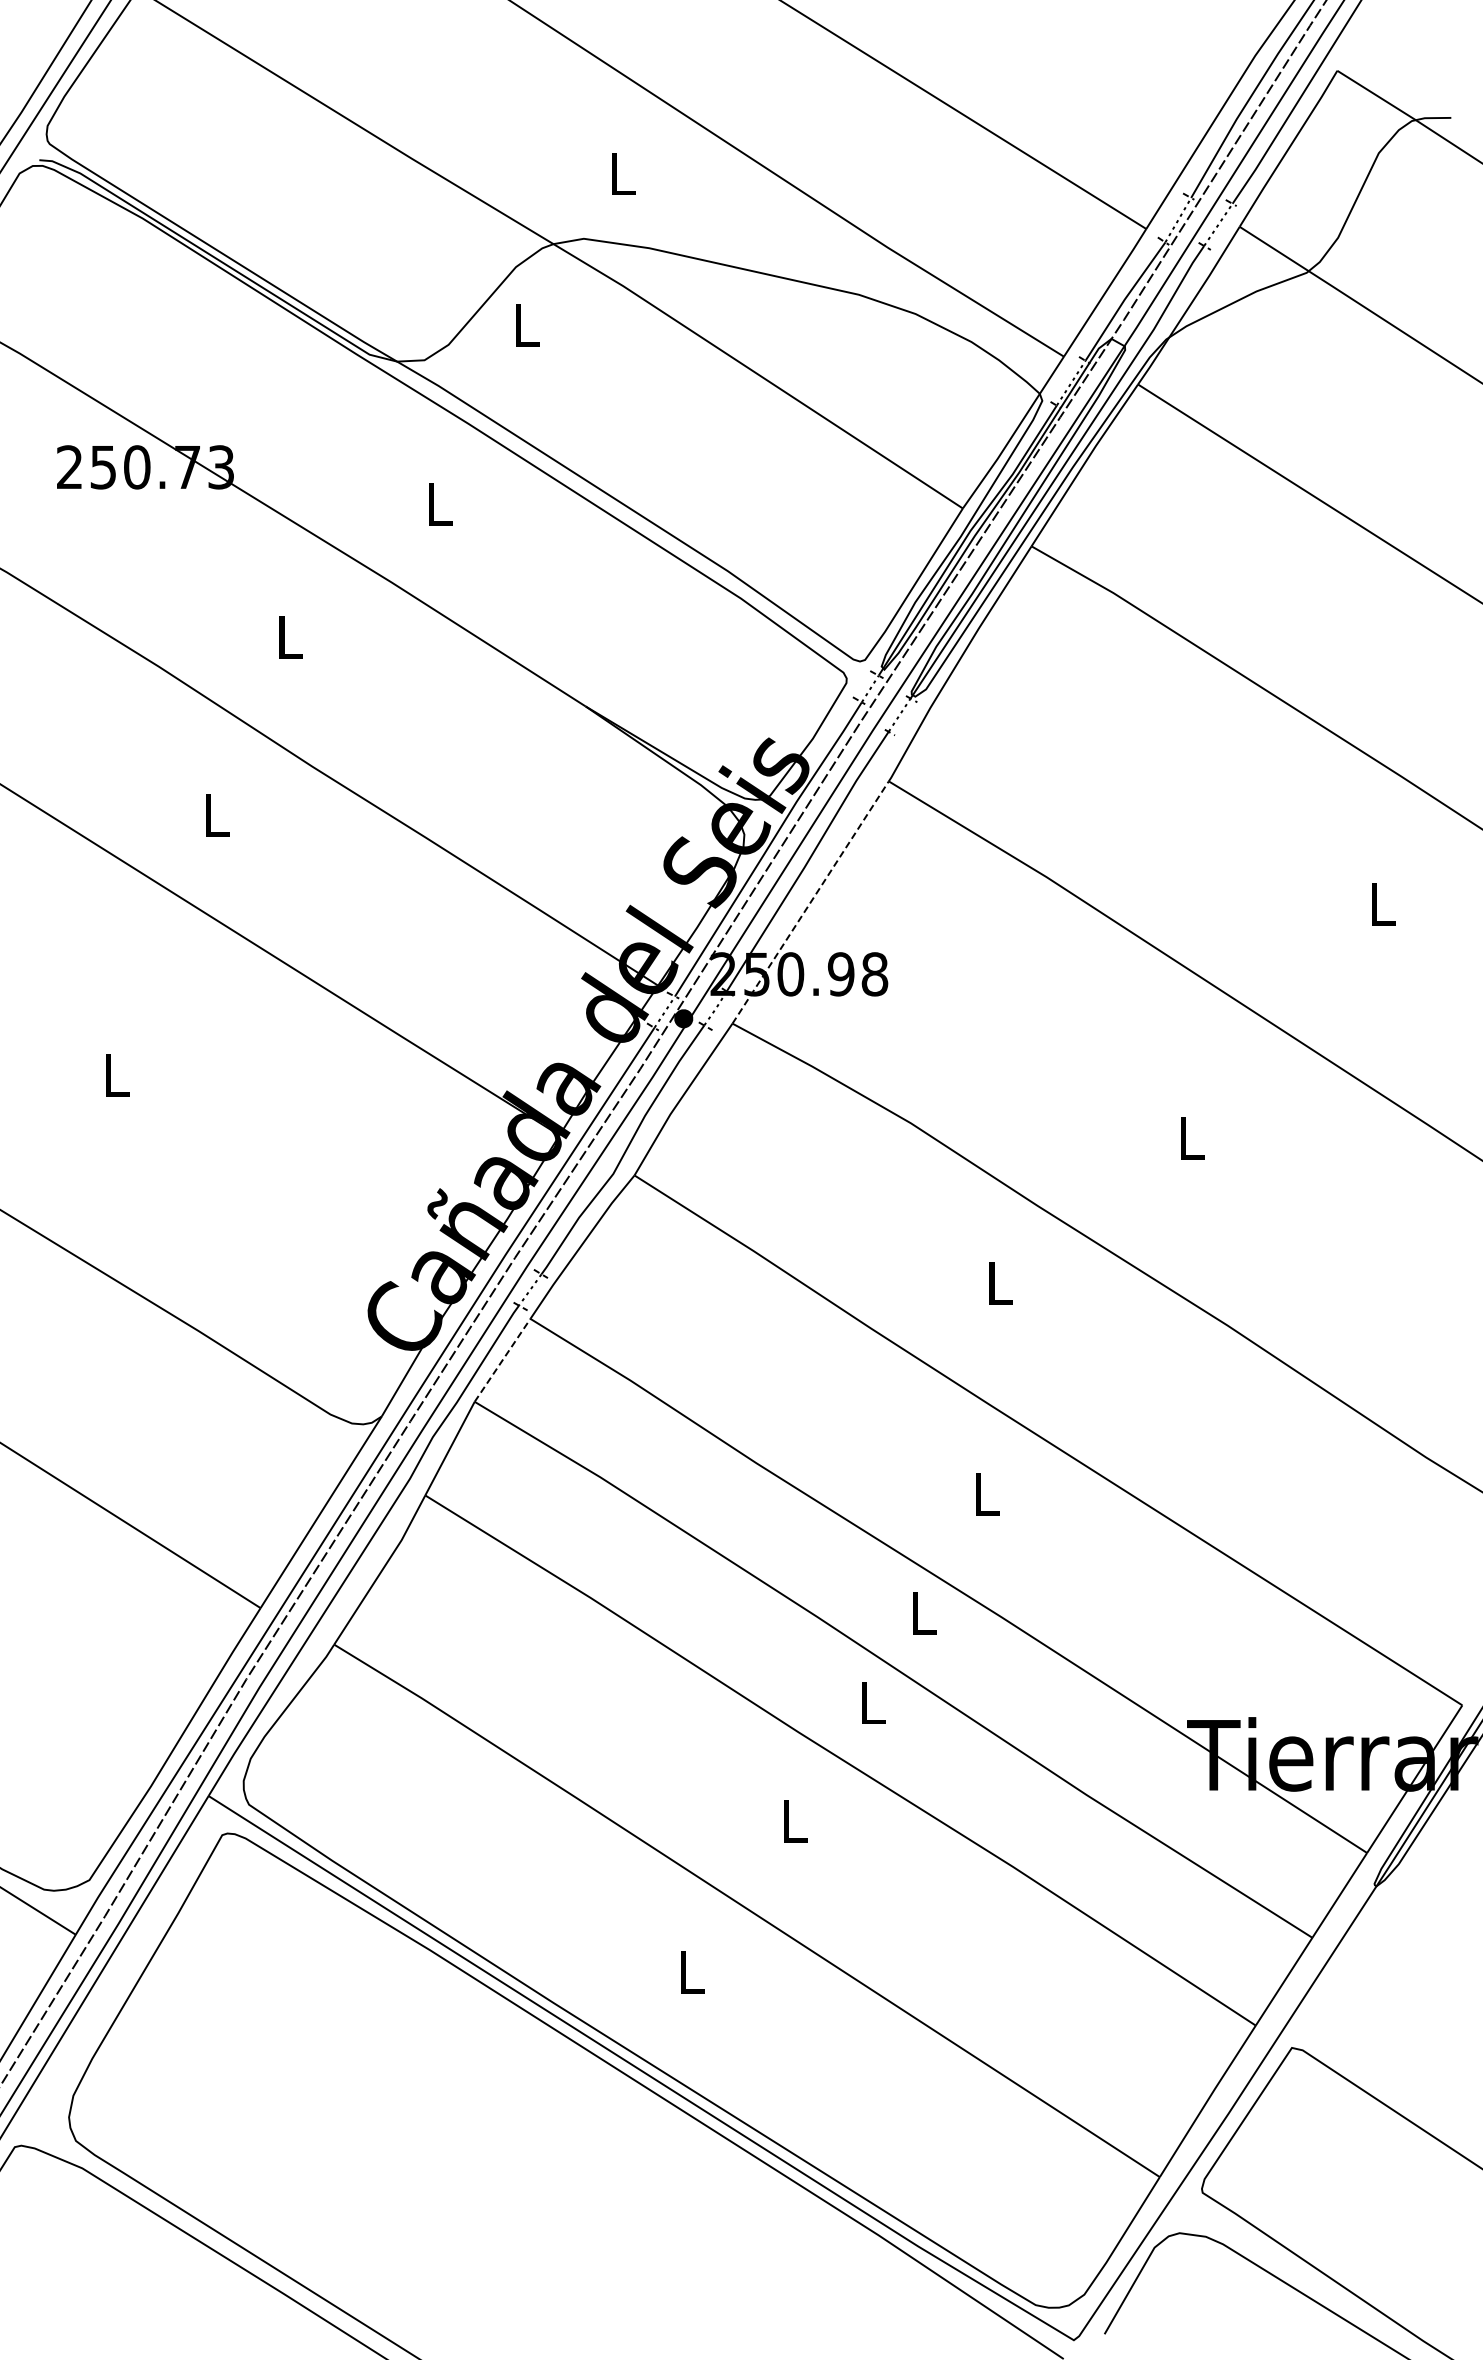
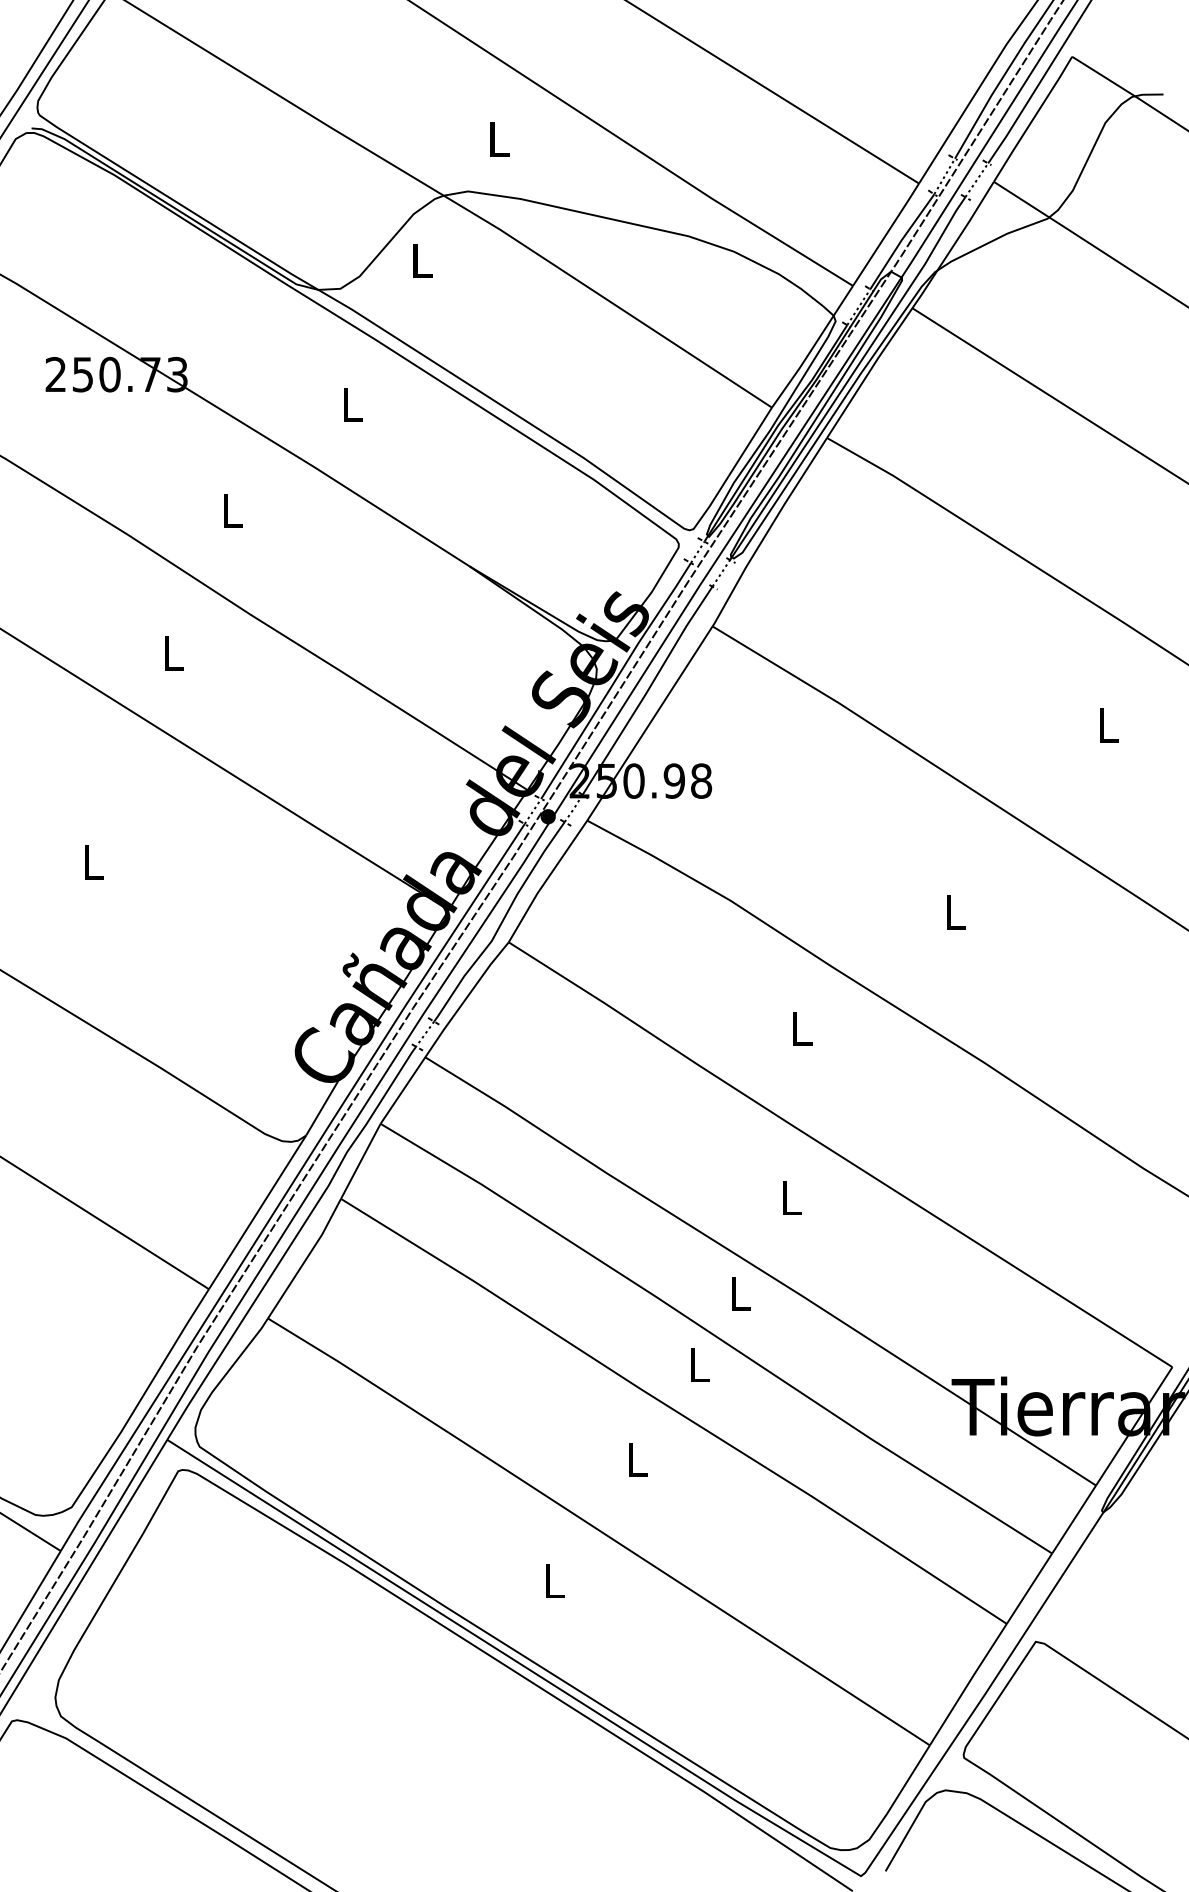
line: (810, 902) -> (649, 723), dashed -> solid
line: (502, 1360) -> (402, 1090), dashed -> solid

